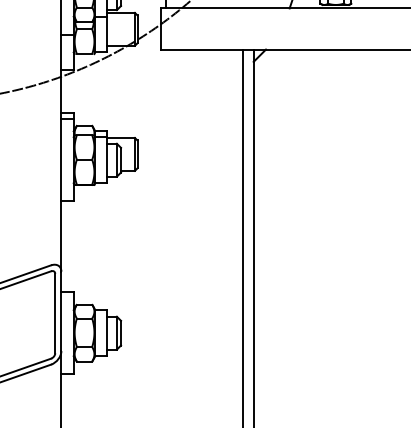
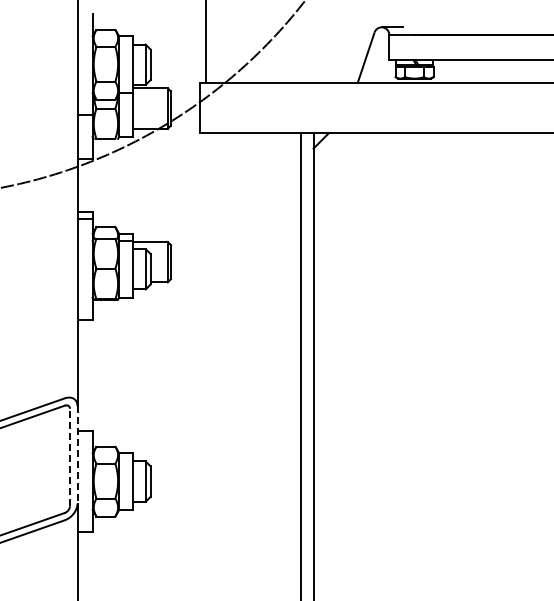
line: (61, 311) -> (77, 454), solid -> dashed
line: (54, 313) -> (69, 457), solid -> dashed

